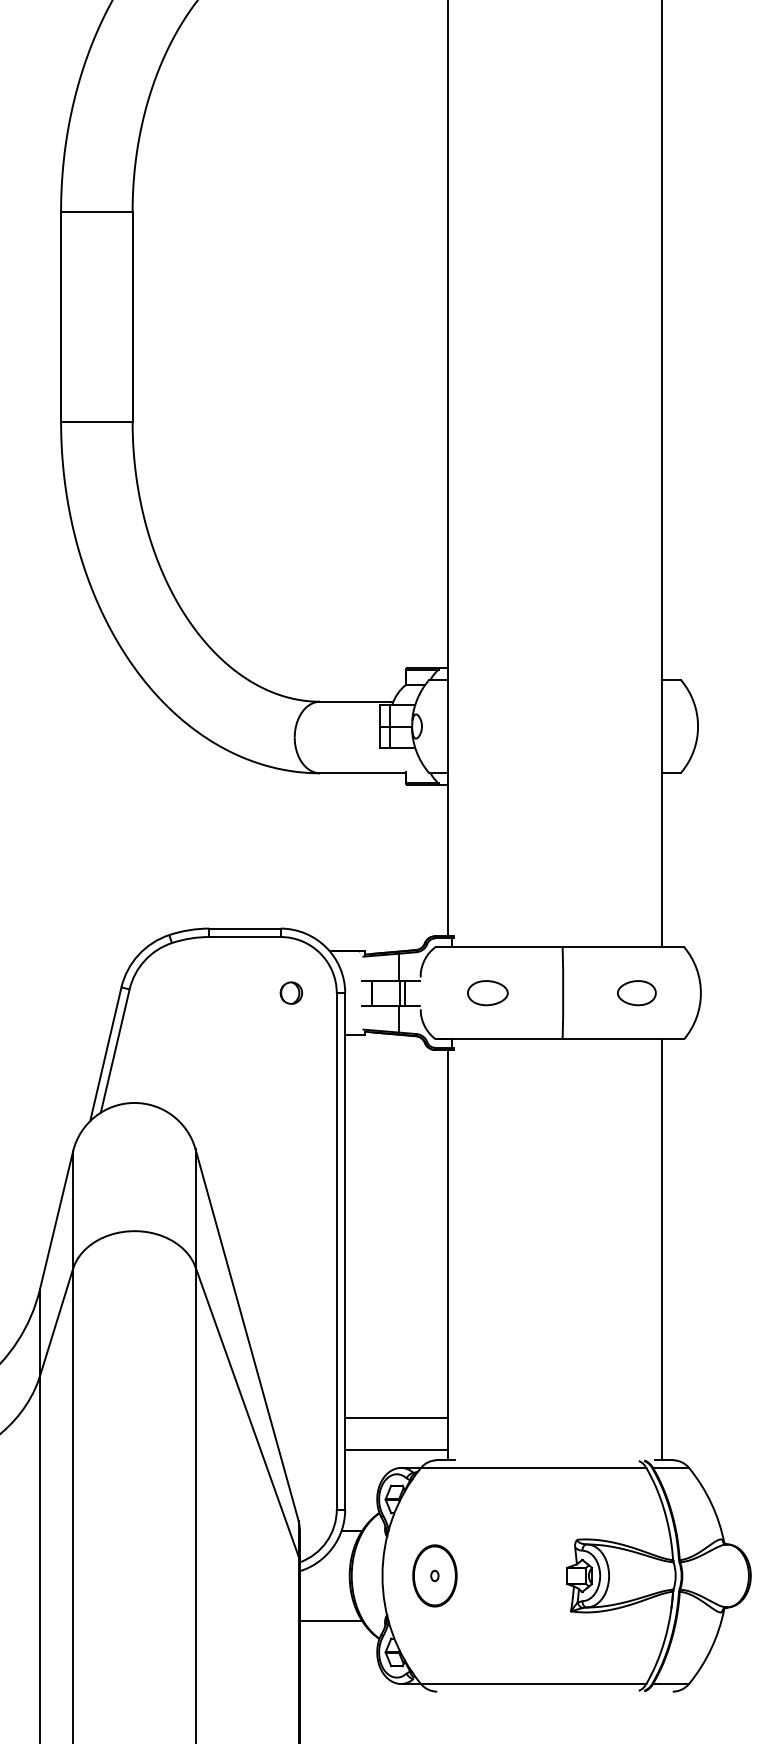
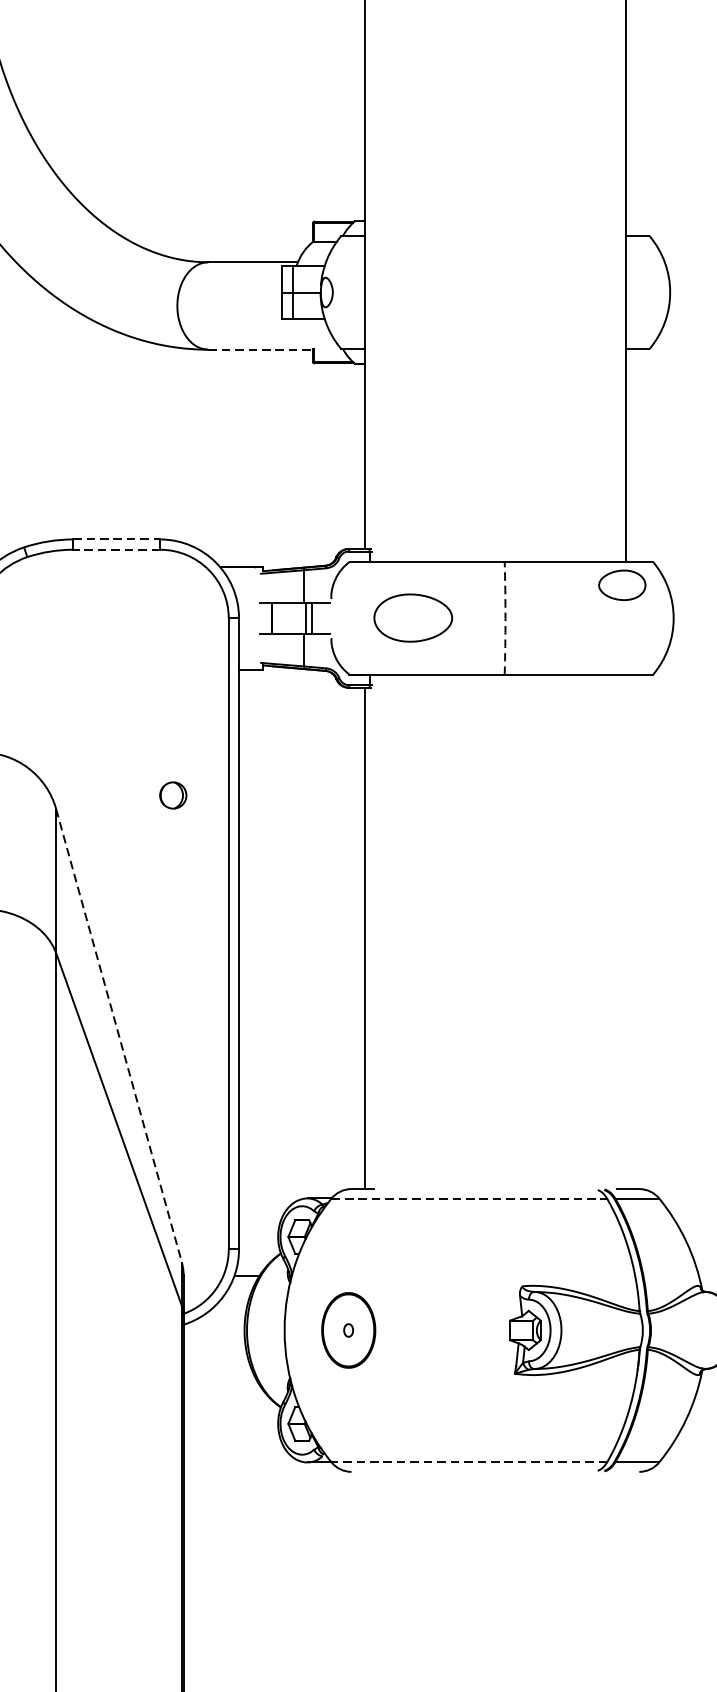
line: (362, 773) -> (260, 349), solid -> dashed
line: (245, 928) -> (117, 539), solid -> dashed
line: (245, 937) -> (117, 550), solid -> dashed
part: (290, 992) -> (172, 794), moved
part: (487, 993) -> (412, 618), size x1.6
arc: (563, 993) -> (505, 618), solid -> dashed
part: (636, 993) -> (621, 585), moved
line: (661, 1249) -> (625, 931), removed
line: (247, 1335) -> (119, 1036), solid -> dashed
line: (396, 1418) -> (301, 1138), removed
line: (396, 1449) -> (301, 1175), removed
line: (533, 1467) -> (469, 1197), solid -> dashed
line: (330, 1620) -> (221, 1384), removed
line: (533, 1683) -> (469, 1461), solid -> dashed

